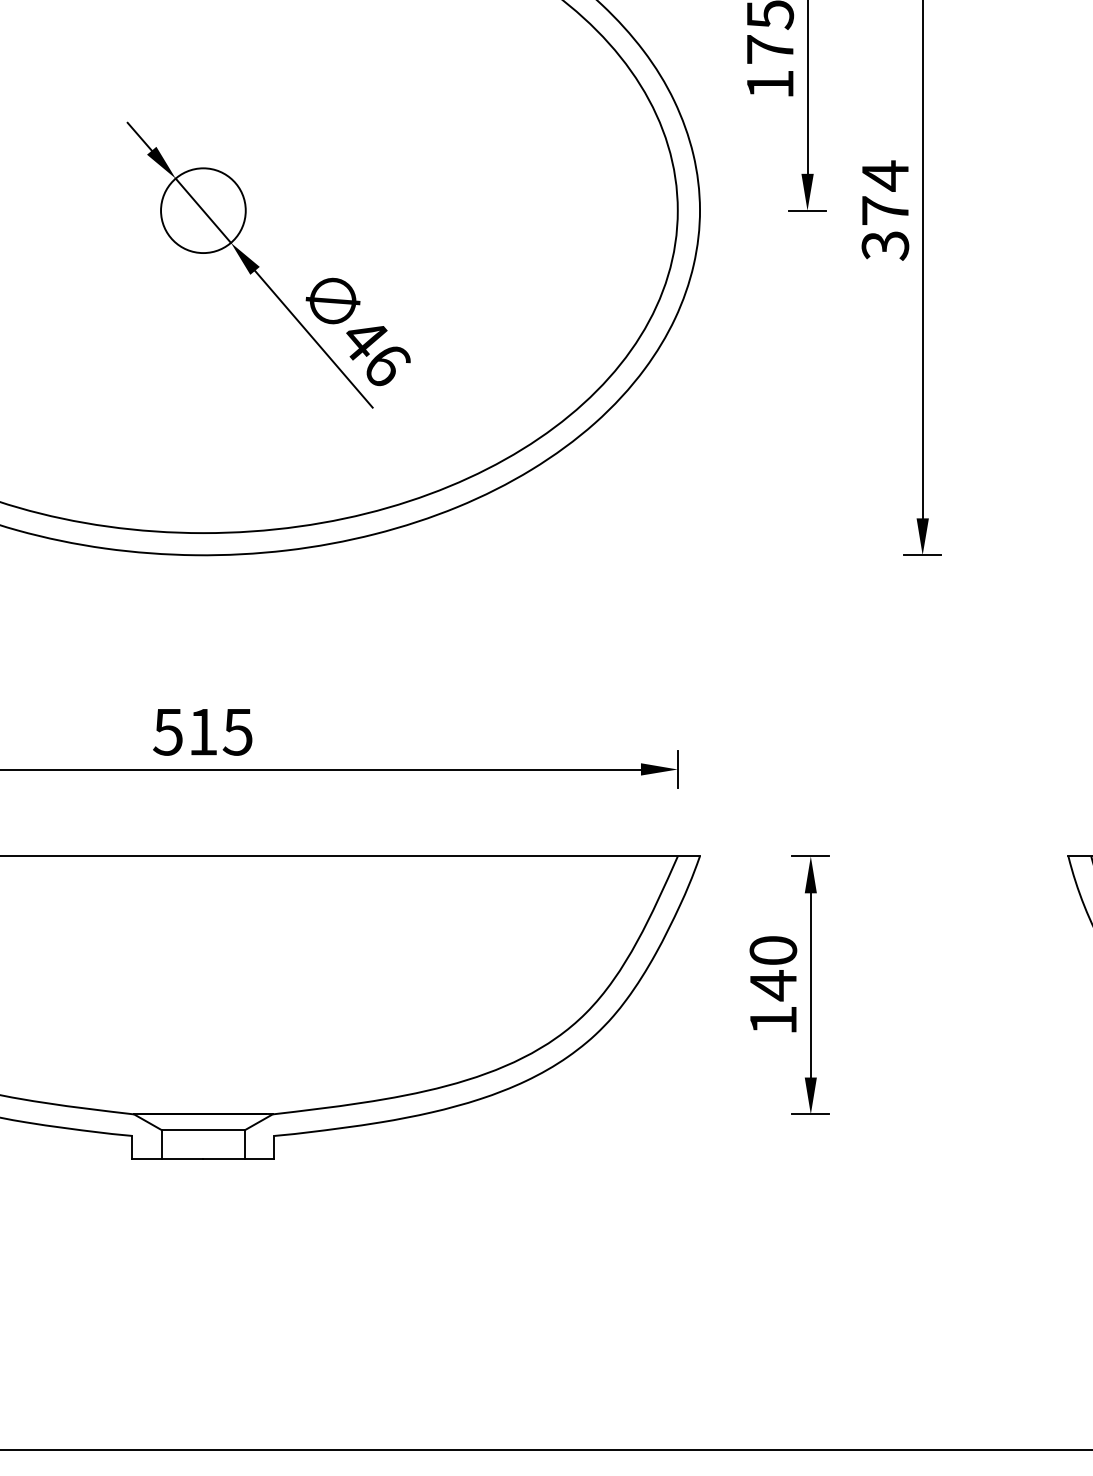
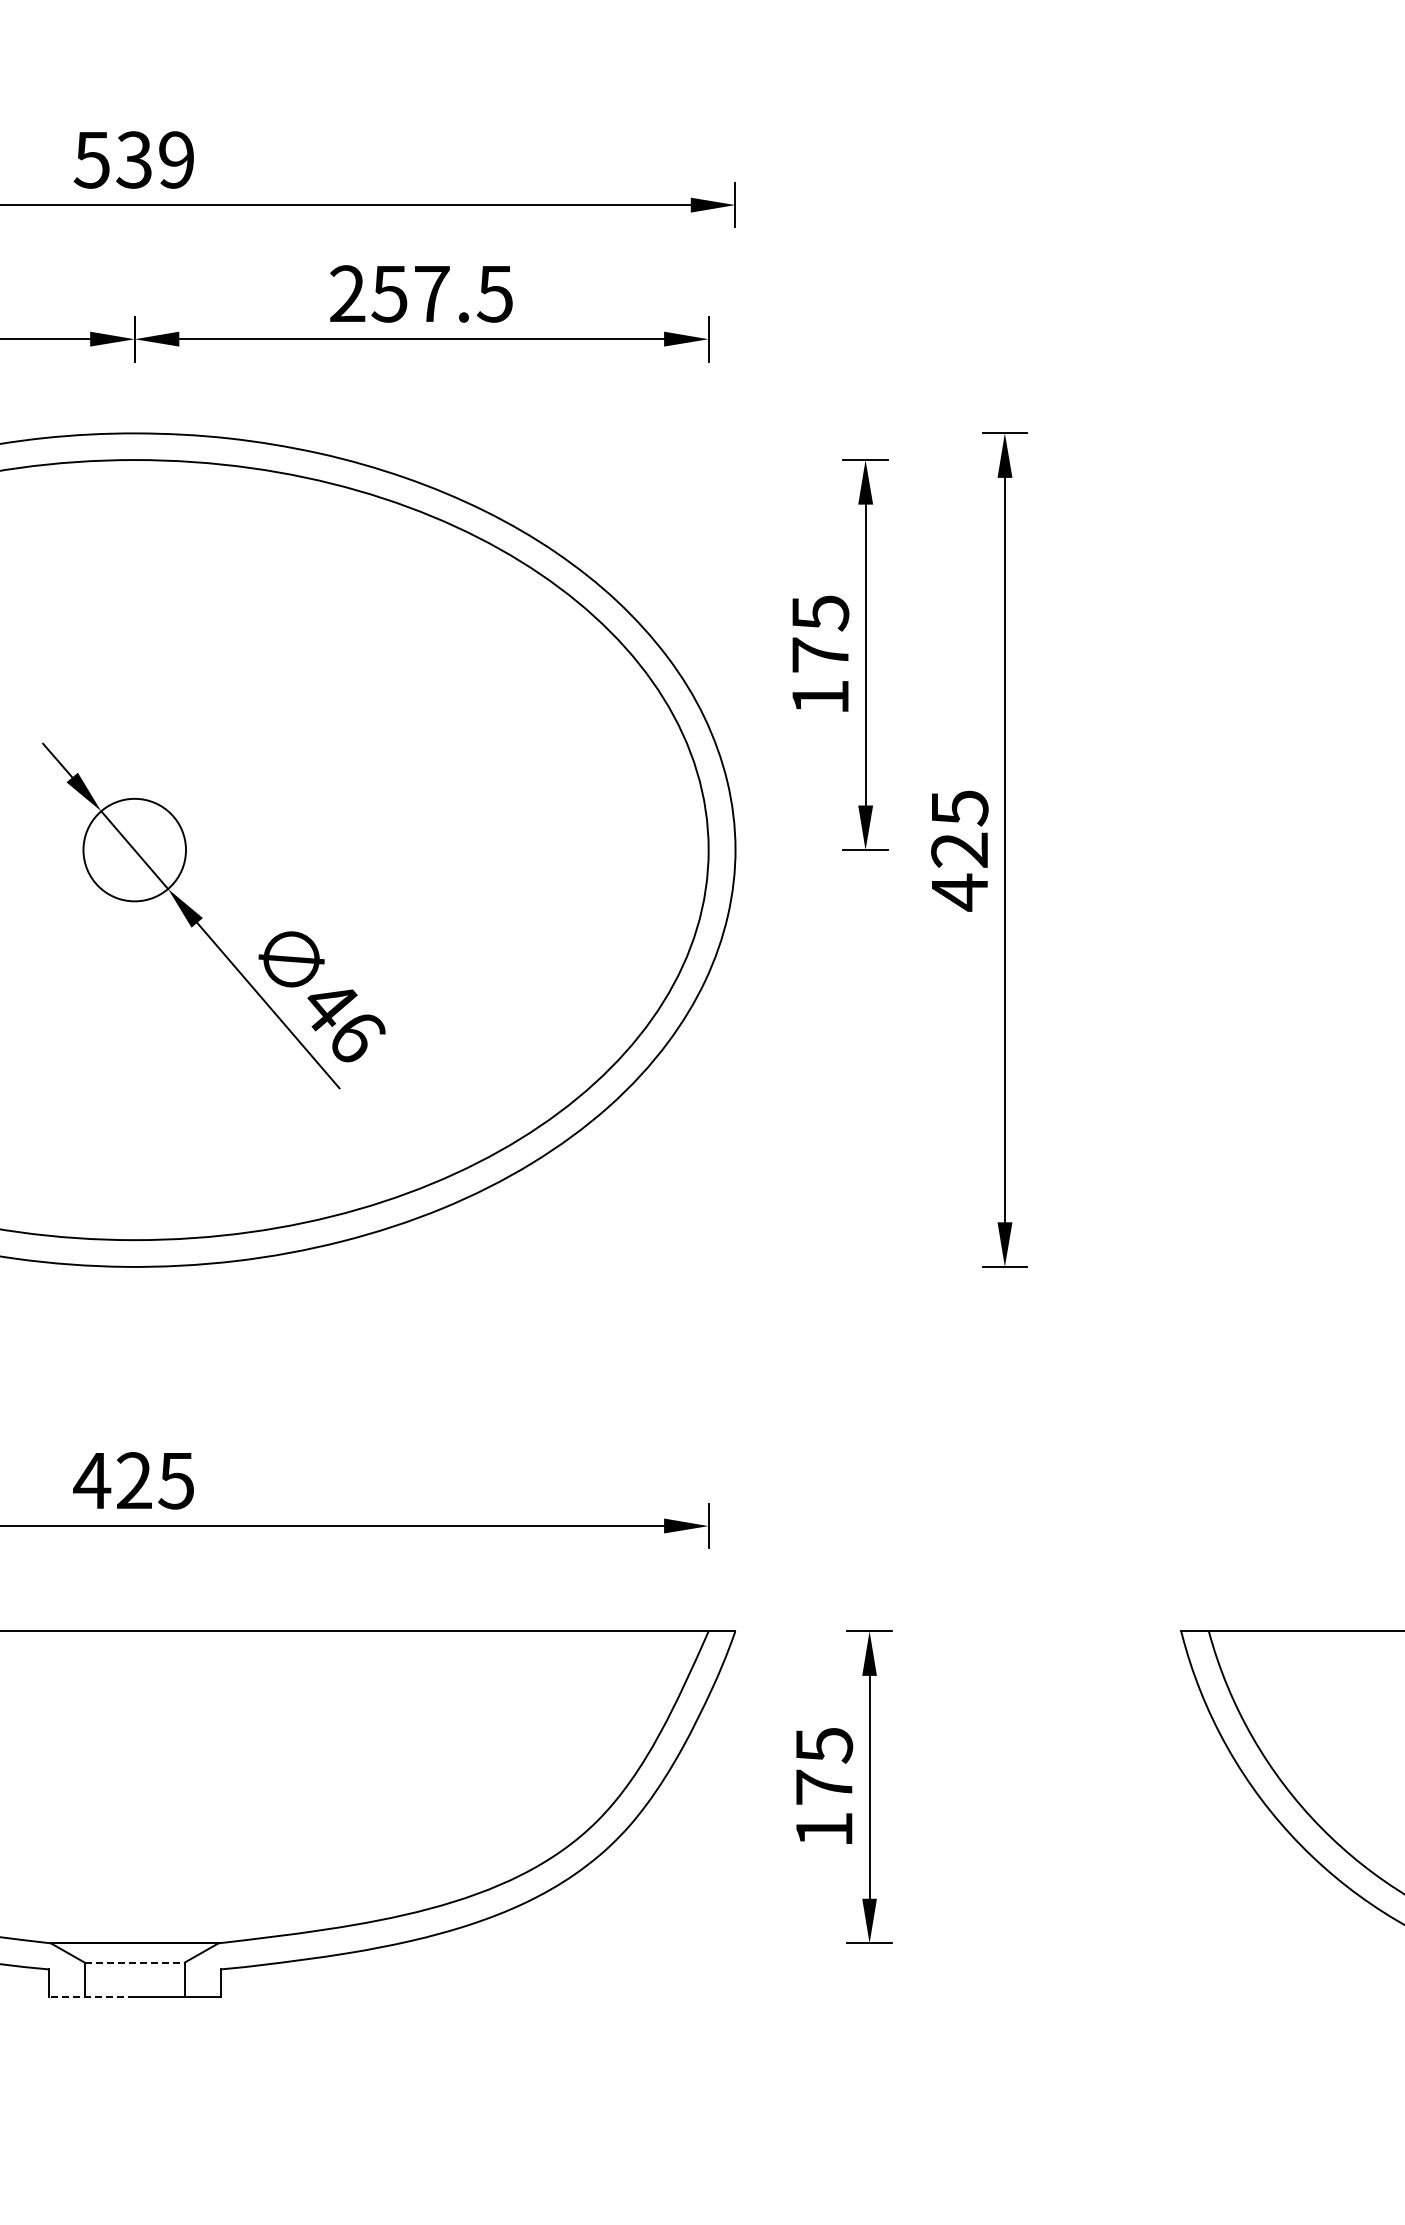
text: (885, 211) -> (959, 850), 374 -> 425
text: (185, 731) -> (112, 1480), 515 -> 425
text: (773, 968) -> (824, 1766), 140 -> 175
line: (204, 1130) -> (135, 1962), solid -> dashed
line: (167, 1158) -> (91, 1996), solid -> dashed

